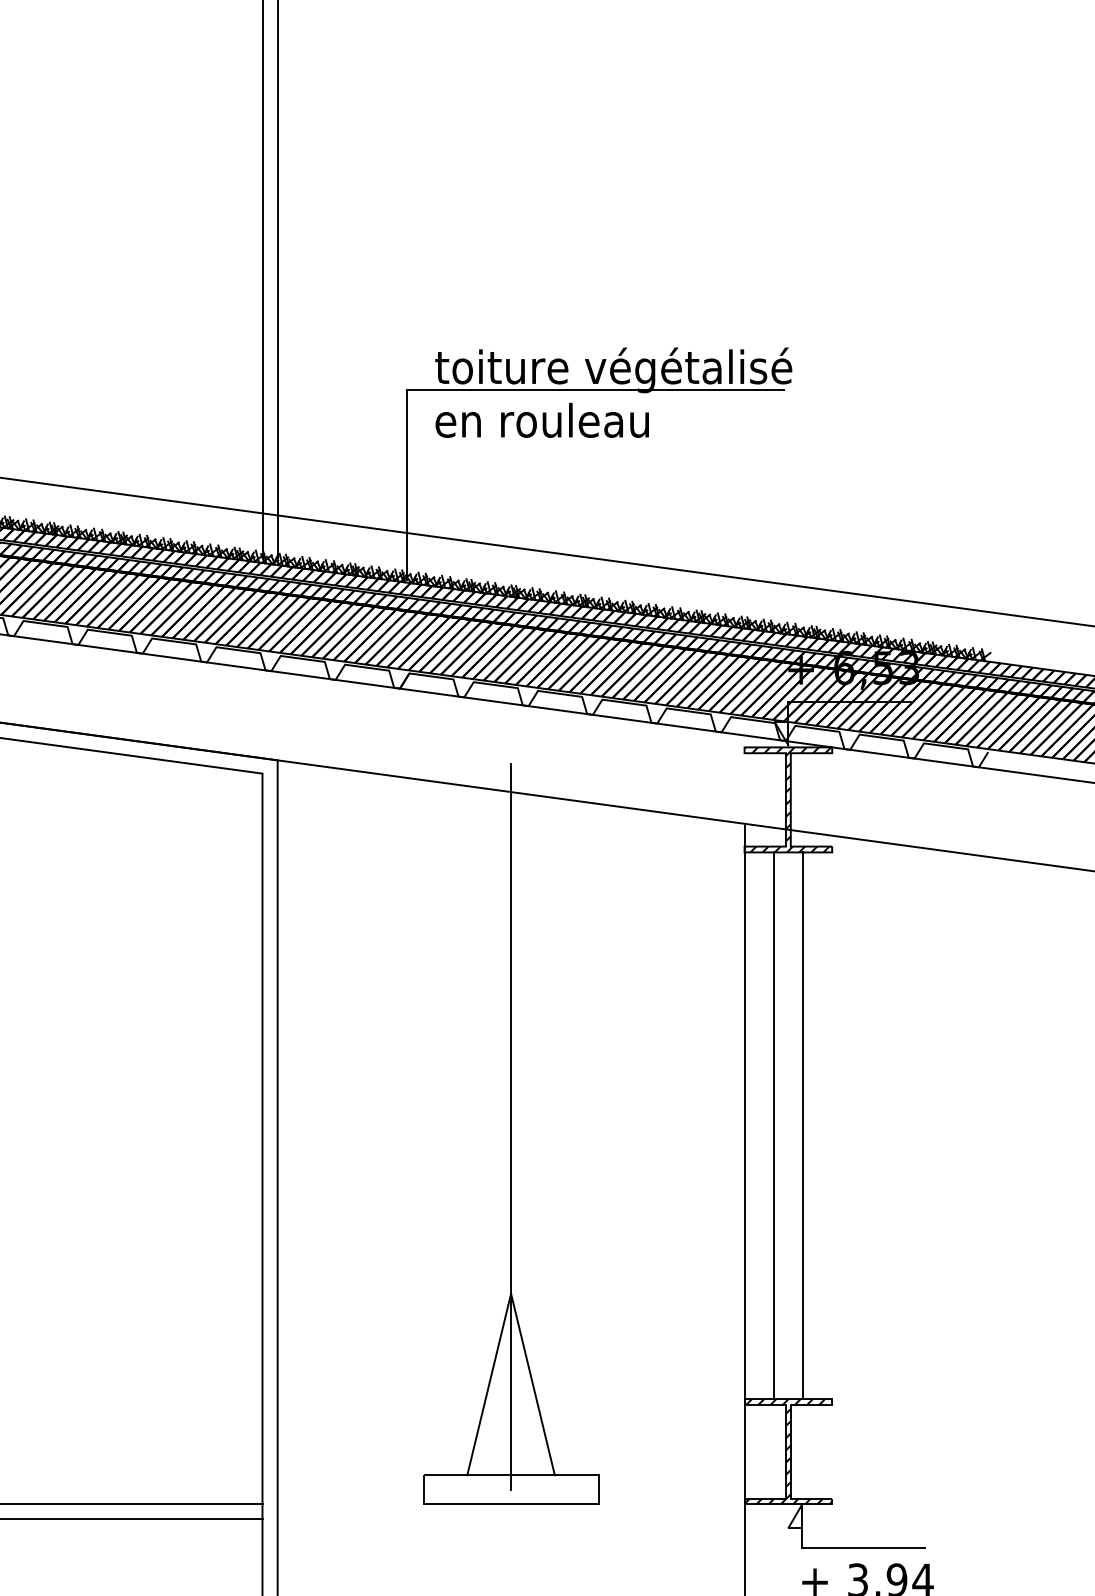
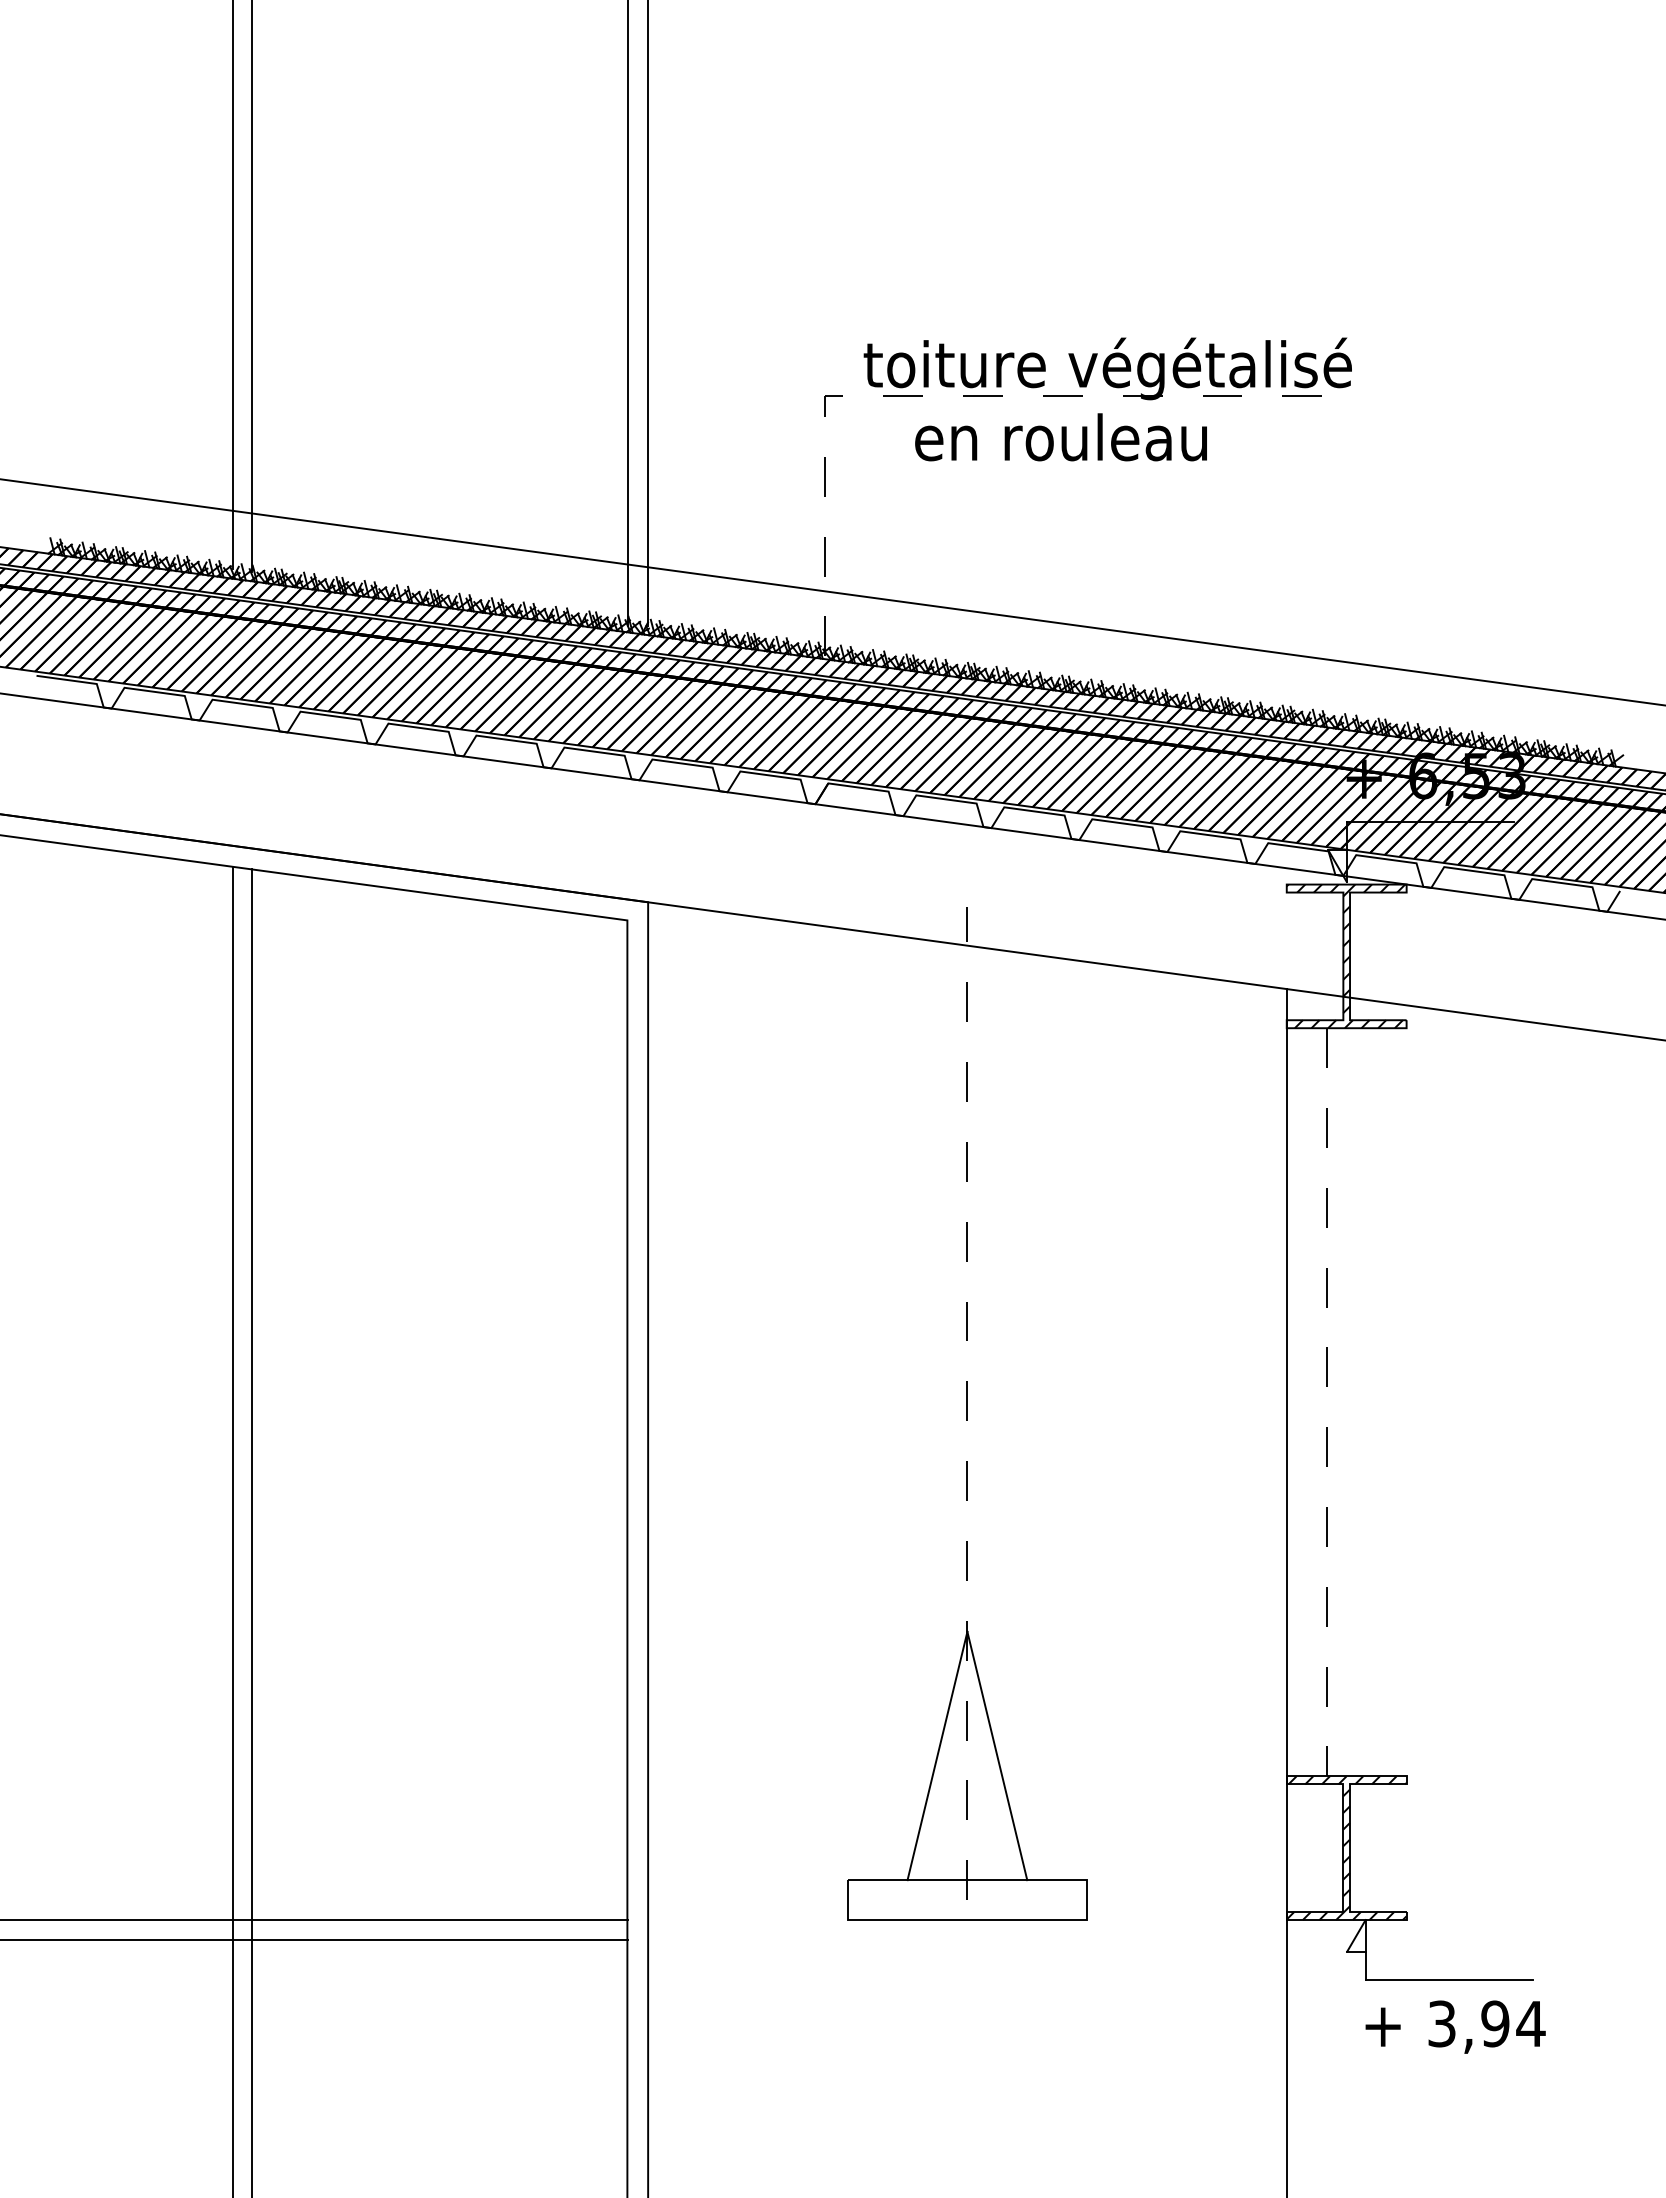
line: (500, 389) -> (952, 395), solid -> dashed
text: (541, 420) -> (1060, 437), moved
line: (511, 1126) -> (967, 1403), solid -> dashed
line: (773, 1126) -> (1326, 1402), solid -> dashed
line: (802, 1126) -> (1366, 1402), removed

